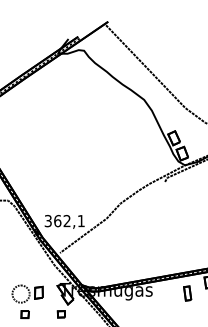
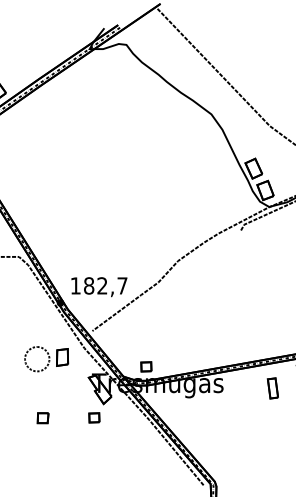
text: (64, 220) -> (98, 285), 362,1 -> 182,7
part: (98, 278) -> (146, 366), added
part: (27, 294) -> (46, 359), moved

